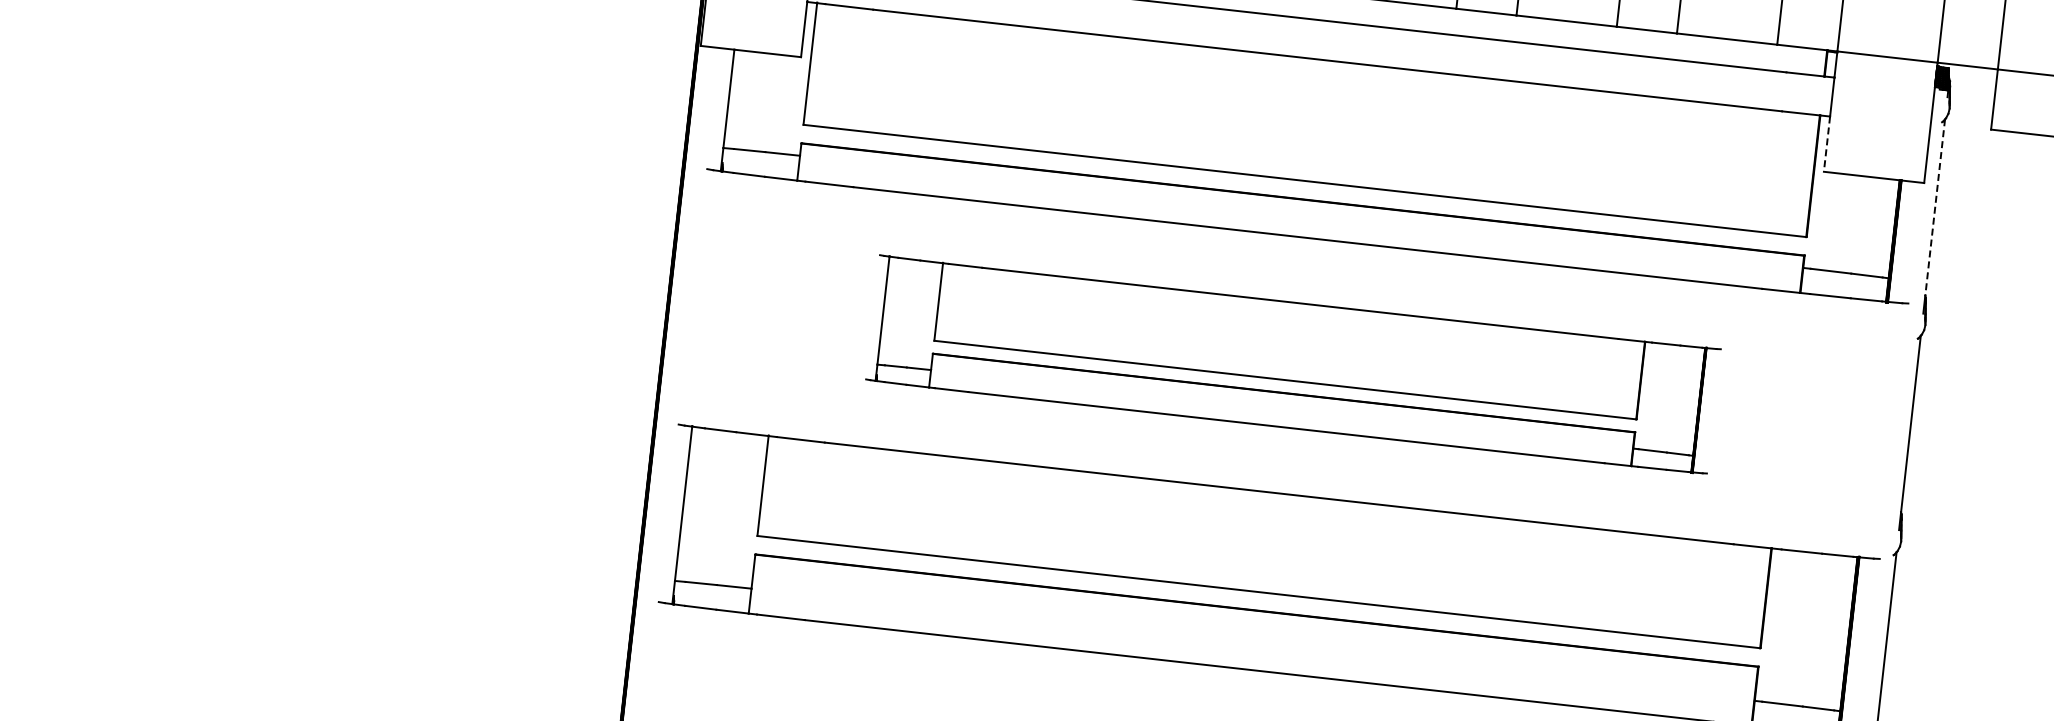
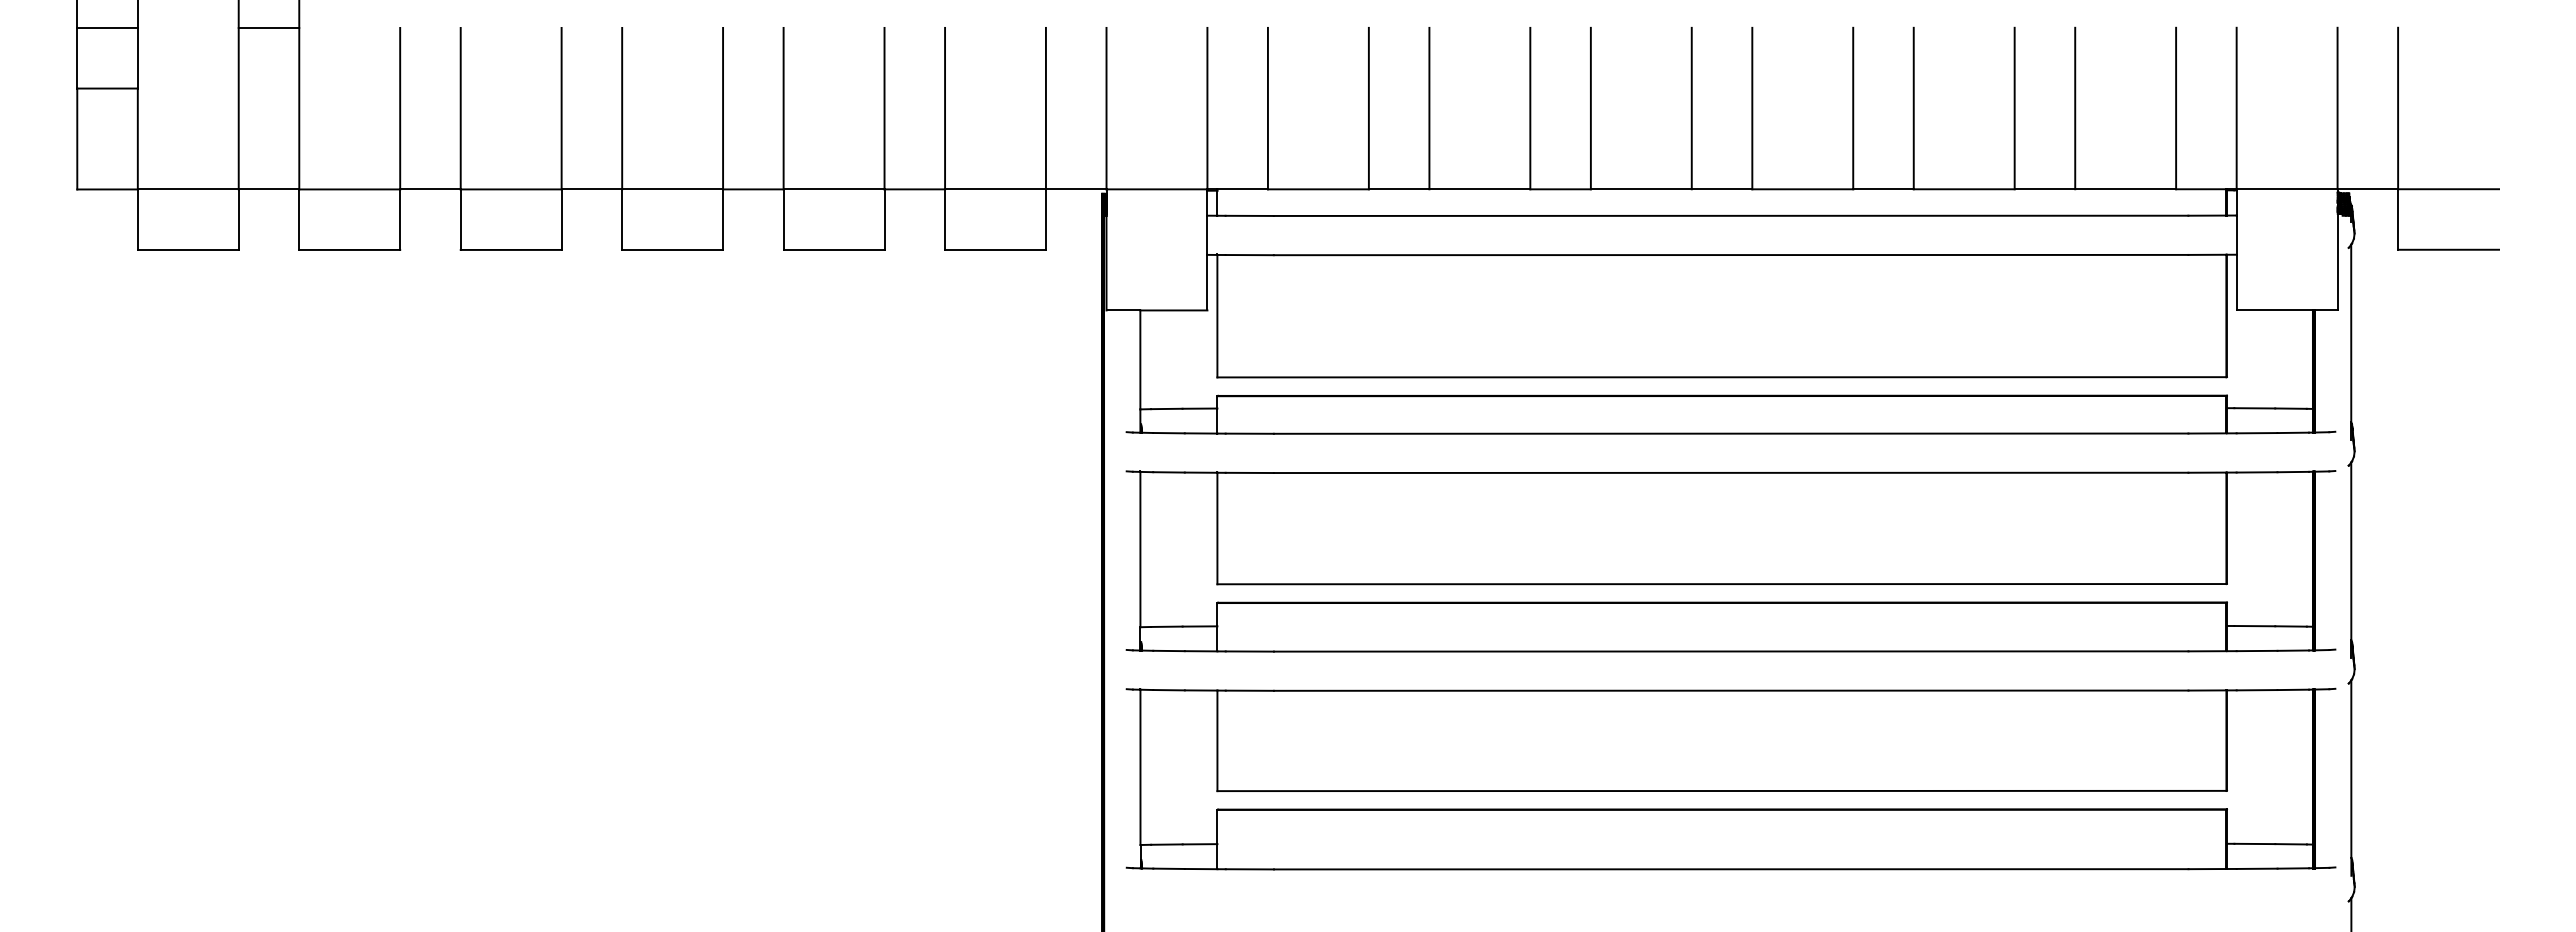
line: (1826, 144) -> (2236, 282), dashed -> solid
line: (1935, 207) -> (2351, 333), dashed -> solid
part: (1292, 364) -> (1730, 561), size x1.43

